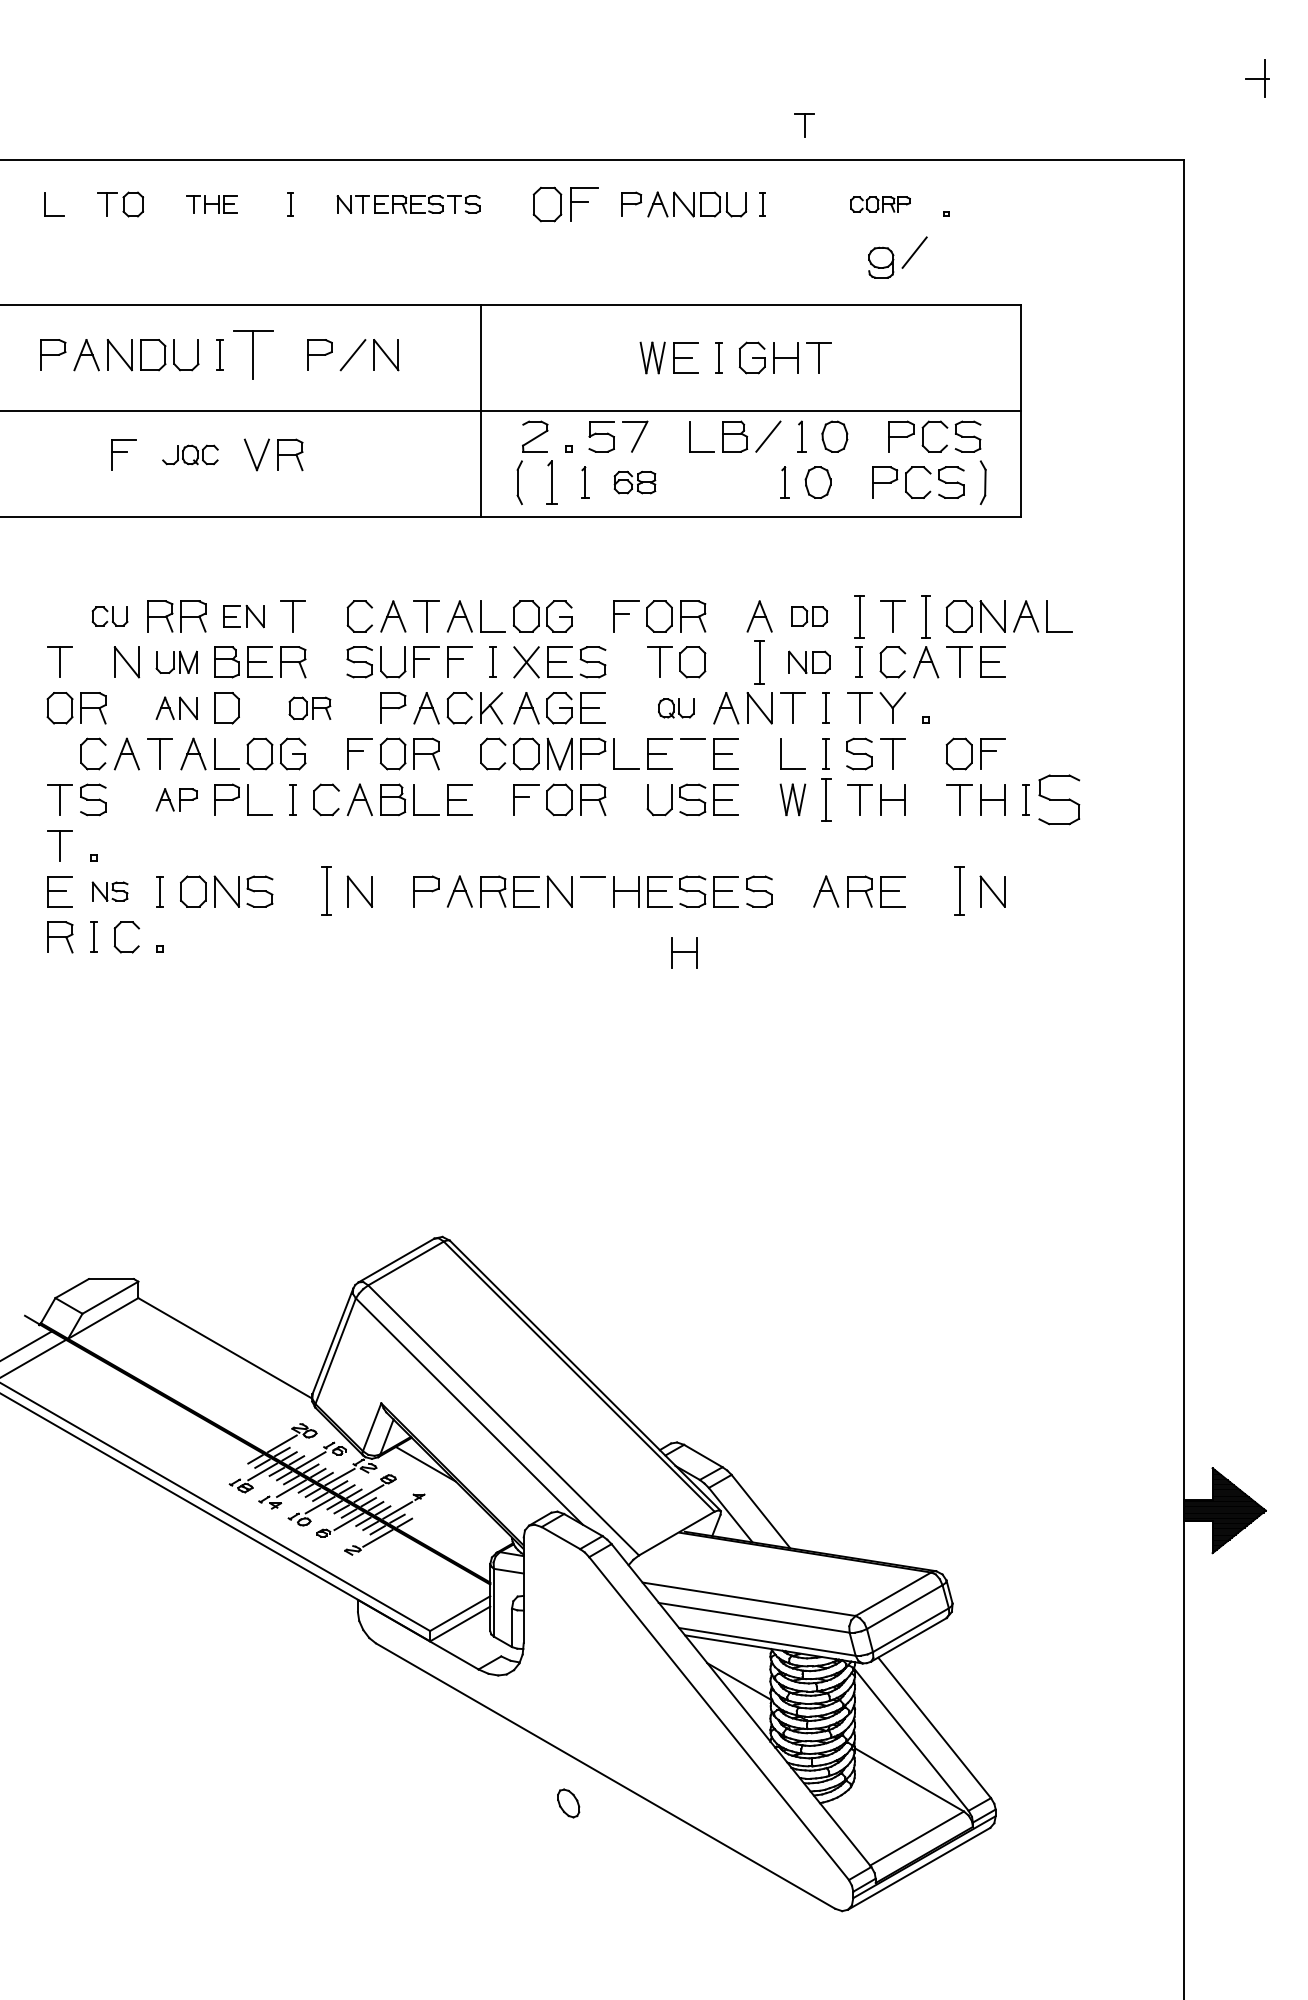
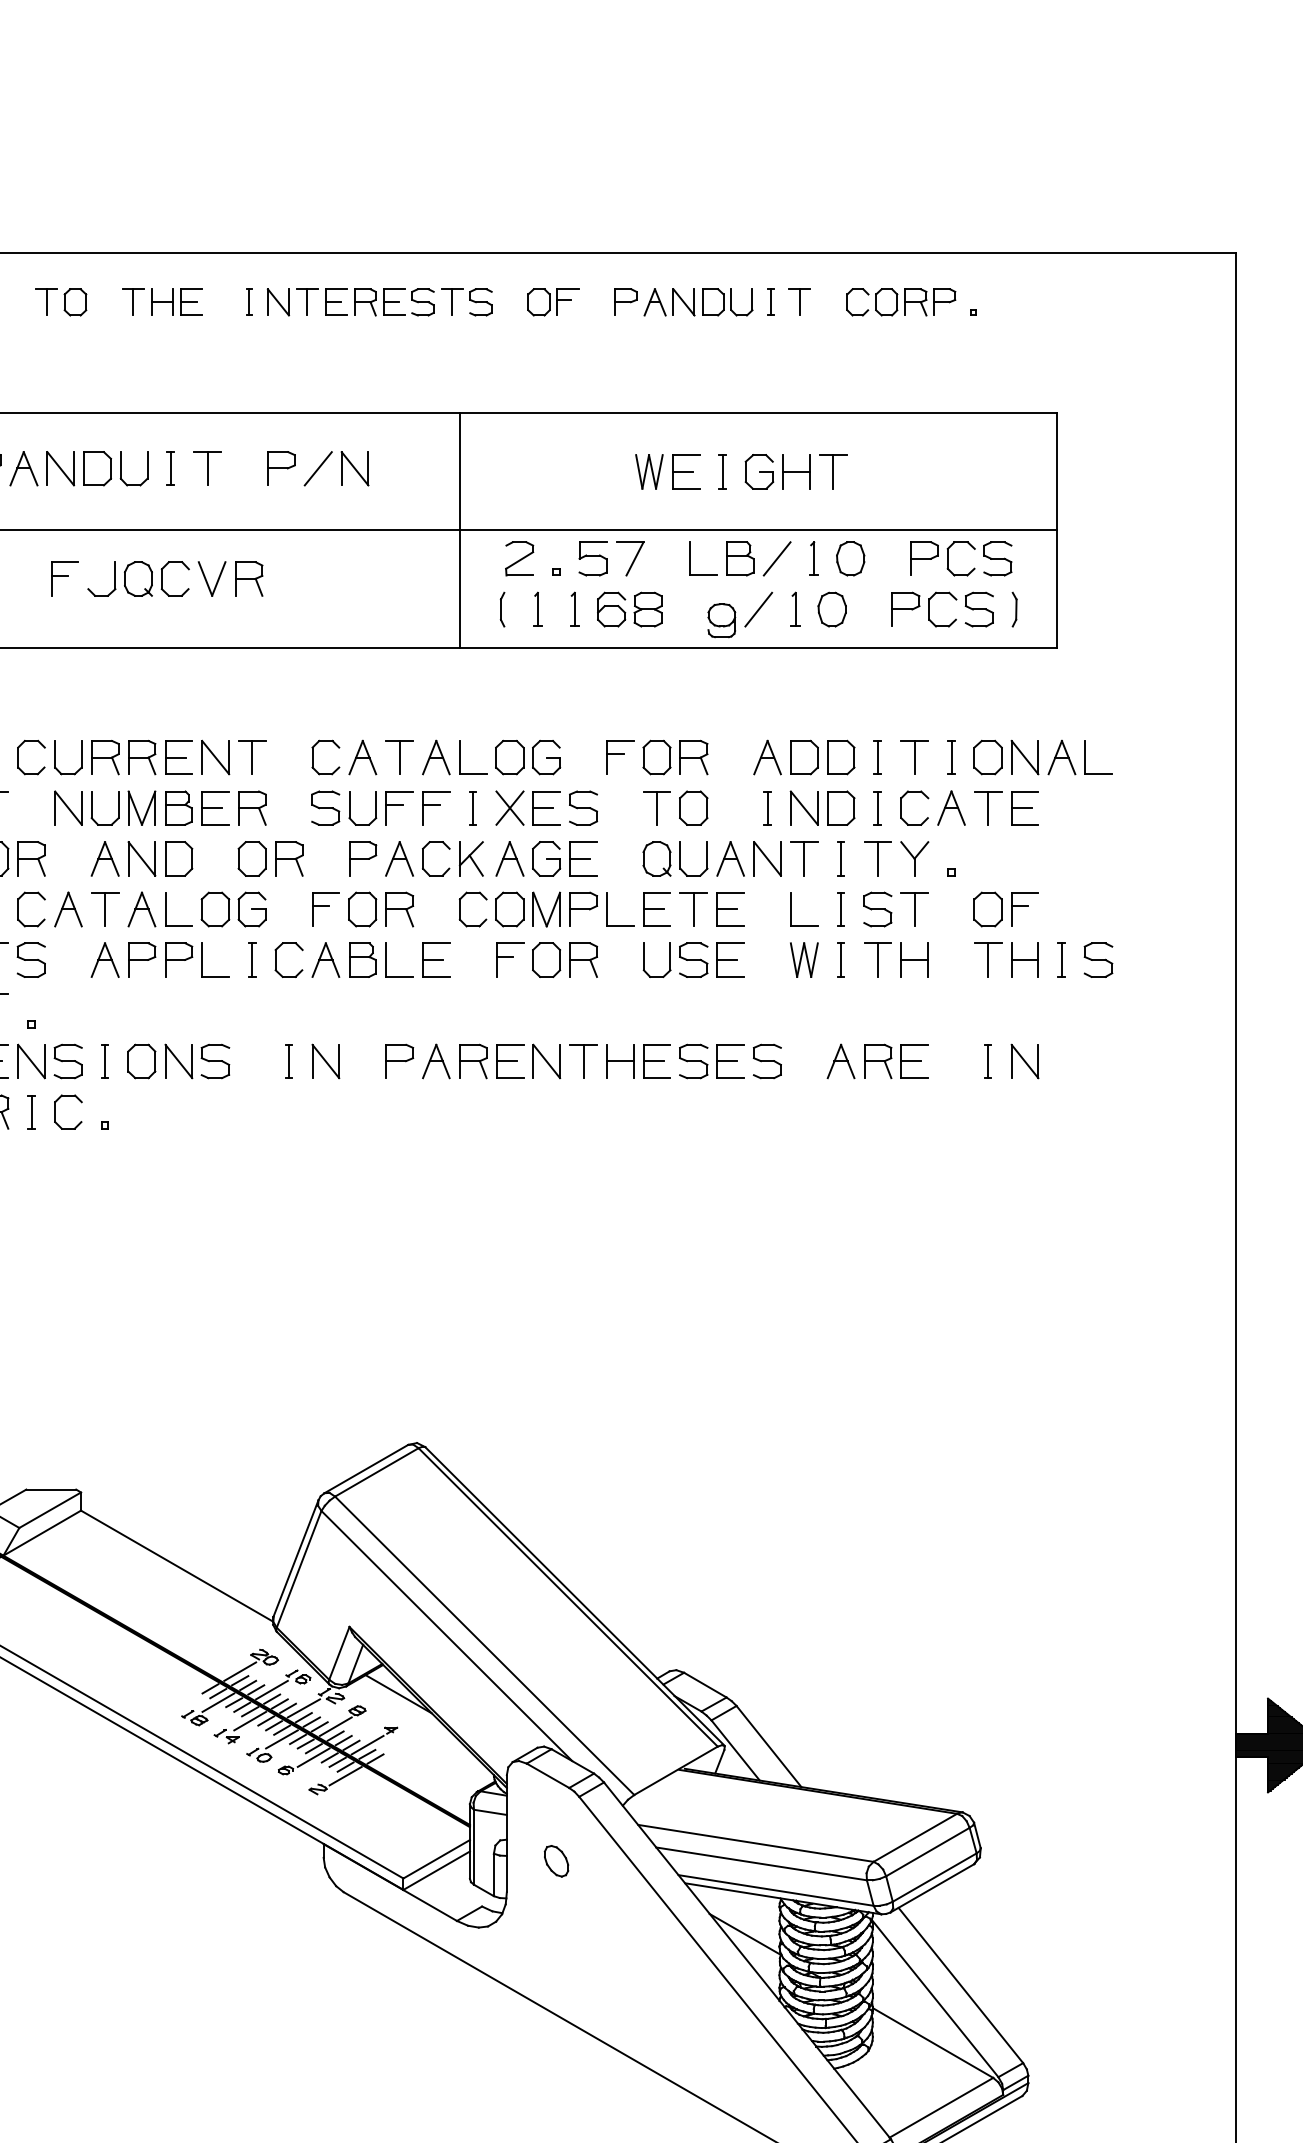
part: (804, 125) -> (799, 302), moved
part: (211, 204) -> (161, 302), size x1.43
part: (408, 204) -> (379, 302), size x1.43
part: (565, 204) -> (553, 302), size x0.71
part: (880, 204) -> (901, 302), size x1.67
part: (897, 257) -> (739, 614), moved
part: (252, 354) -> (207, 468), size x0.62
part: (190, 454) -> (138, 578), size x1.67
part: (519, 482) -> (502, 609), size x0.71
part: (551, 482) -> (537, 609), size x0.71
part: (634, 482) -> (629, 609), size x1.43
part: (983, 482) -> (1014, 609), size x0.71
part: (109, 616) -> (49, 757), size x1.67
part: (243, 616) -> (197, 757), size x1.43
part: (809, 616) -> (822, 757), size x1.67
part: (858, 616) -> (876, 757), size x0.71
part: (925, 616) -> (950, 757), size x0.71
part: (758, 661) -> (766, 807), size x0.71
part: (176, 662) -> (123, 808), size x1.43
part: (809, 662) -> (822, 808), size x1.43
part: (176, 708) -> (123, 859), size x1.43
part: (309, 708) -> (270, 859), size x1.43
part: (676, 708) -> (675, 859), size x1.67
line: (693, 753) -> (694, 908), added
part: (176, 799) -> (123, 959), size x1.43
part: (825, 799) -> (840, 959), size x0.71
part: (1058, 799) -> (1097, 959), size x0.62
part: (109, 891) -> (49, 1061), size x1.67
part: (326, 891) -> (288, 1061), size x0.62
line: (593, 891) -> (583, 1061), added
part: (958, 891) -> (987, 1061), size x0.62
part: (684, 952) -> (684, 1128), removed
part: (568, 1803) -> (556, 1861), moved

